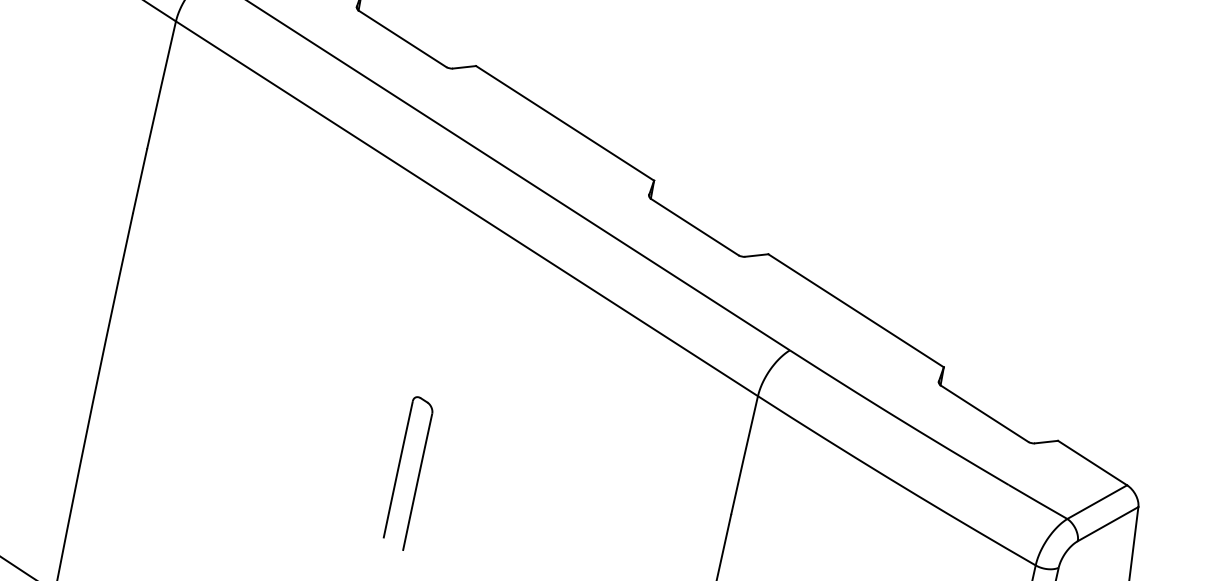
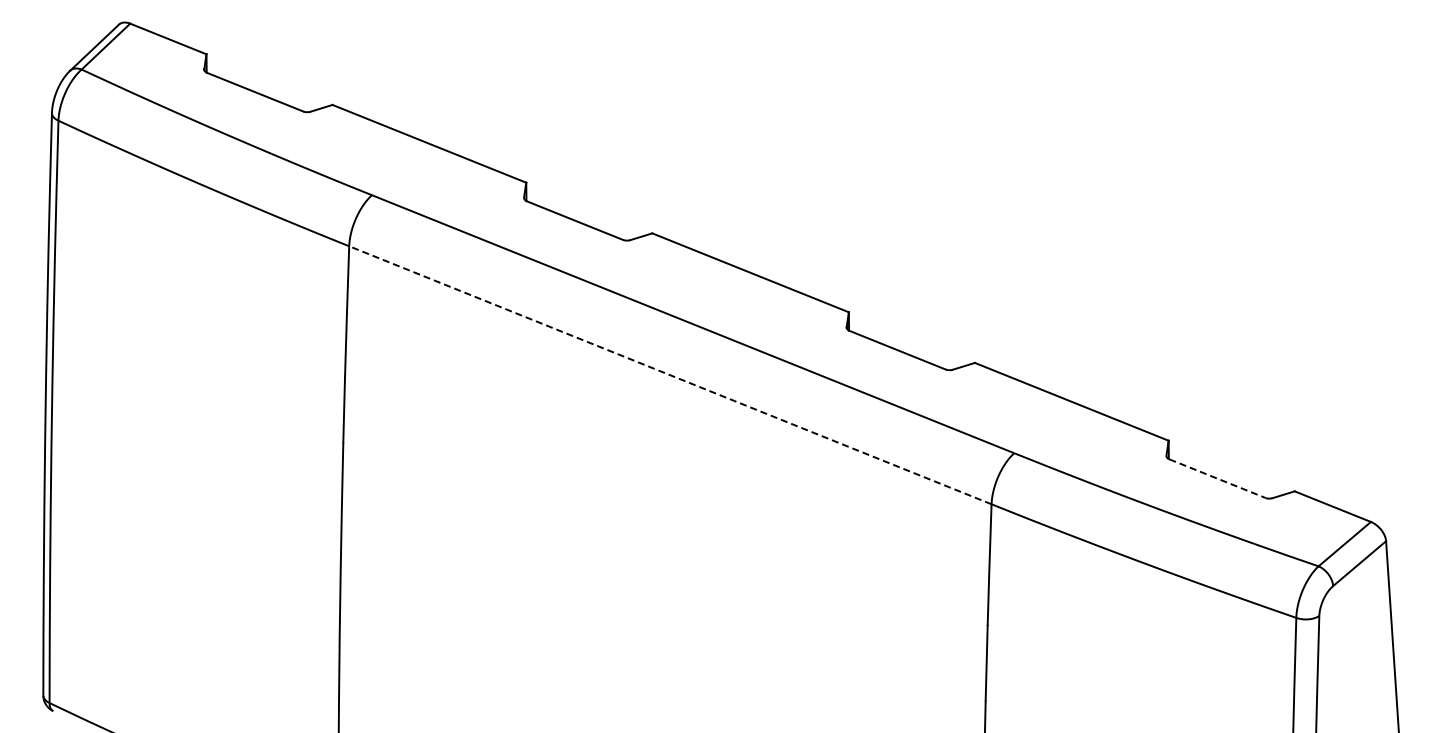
line: (466, 208) -> (669, 375), solid -> dashed
line: (984, 413) -> (1217, 478), solid -> dashed
part: (399, 468) -> (653, 642), removed

